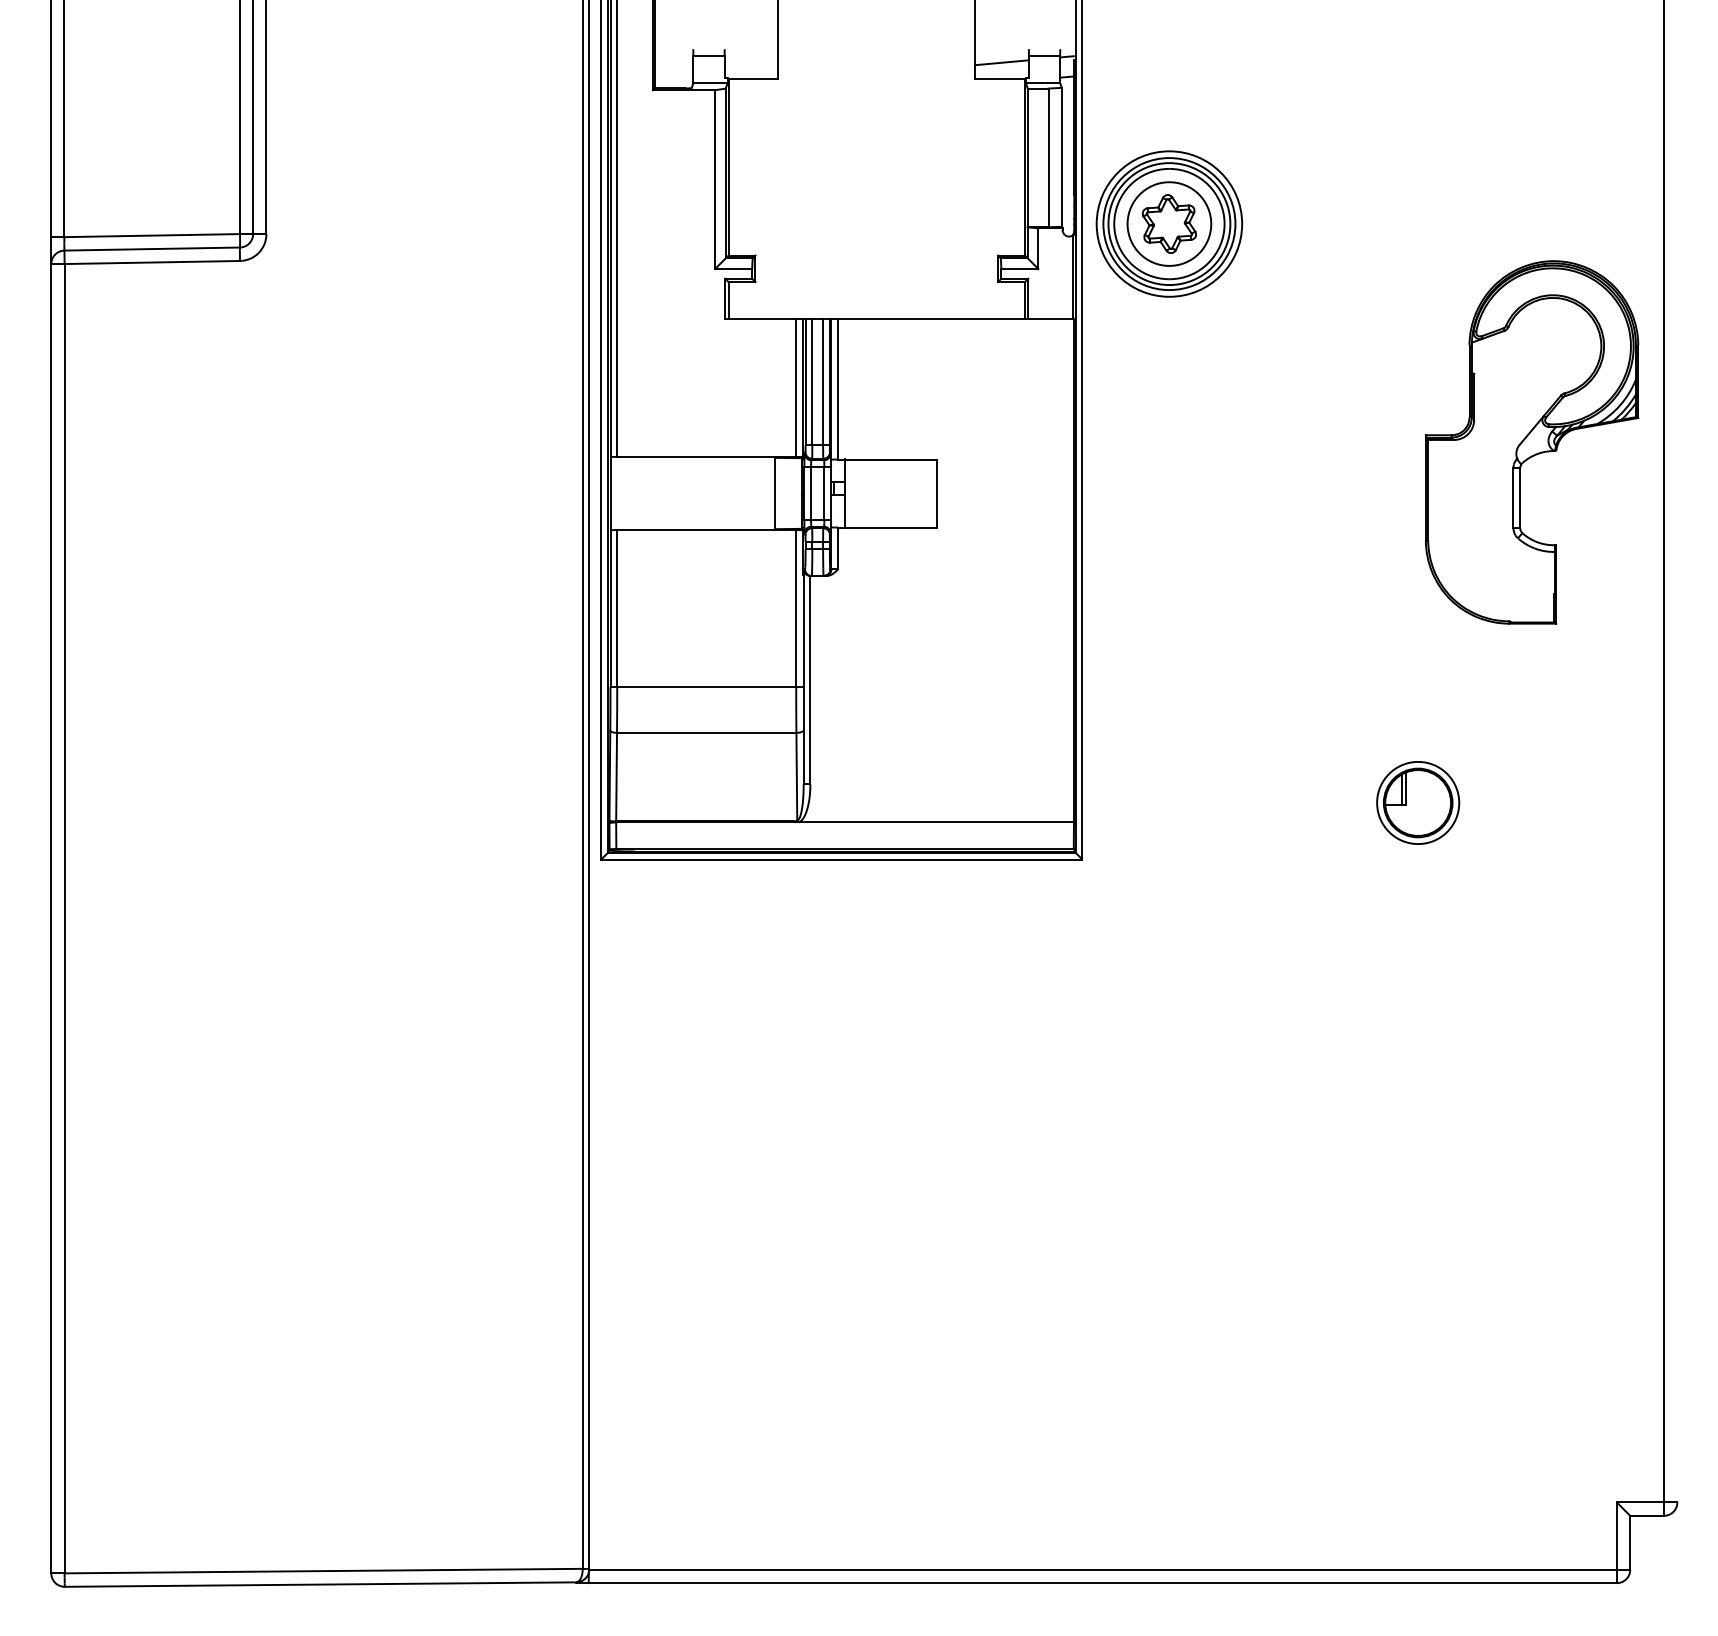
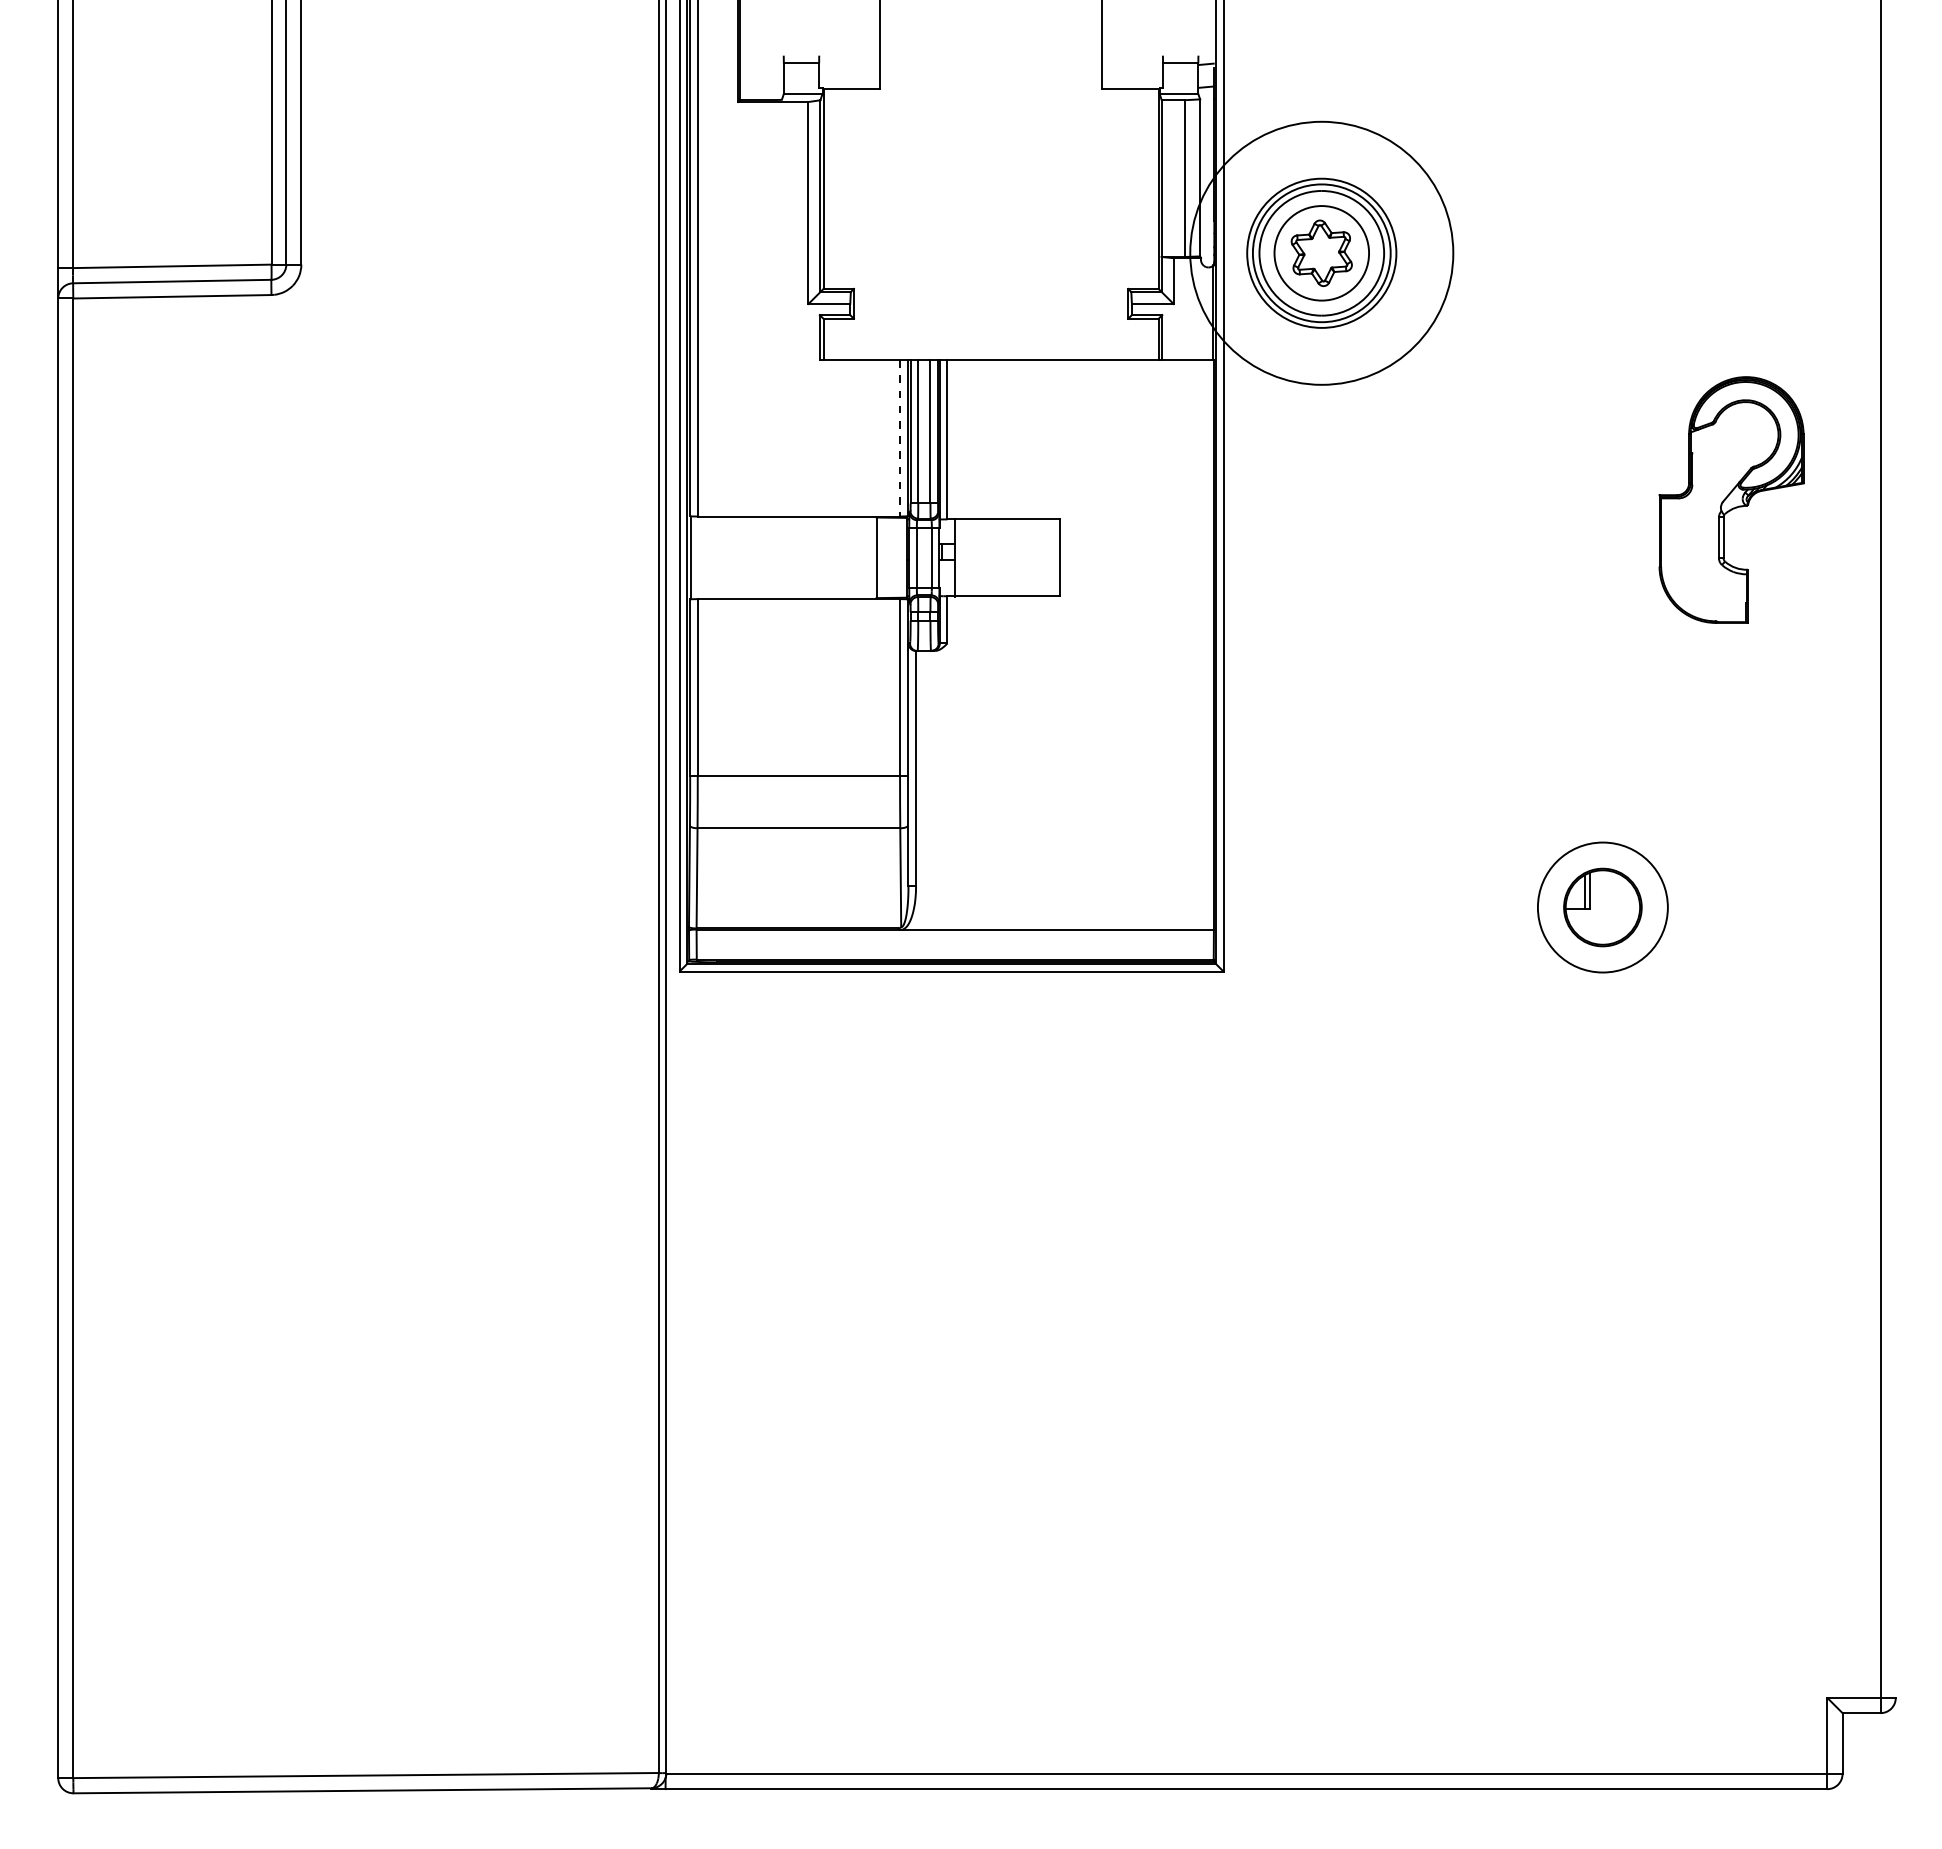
line: (1001, 62) -> (1132, 70), removed
circle: (1169, 224) -> (1321, 253), size x1.6
line: (796, 387) -> (900, 438), solid -> dashed
part: (1531, 441) -> (1731, 499), size x0.6
circle: (1417, 802) -> (1602, 907), size x1.4

